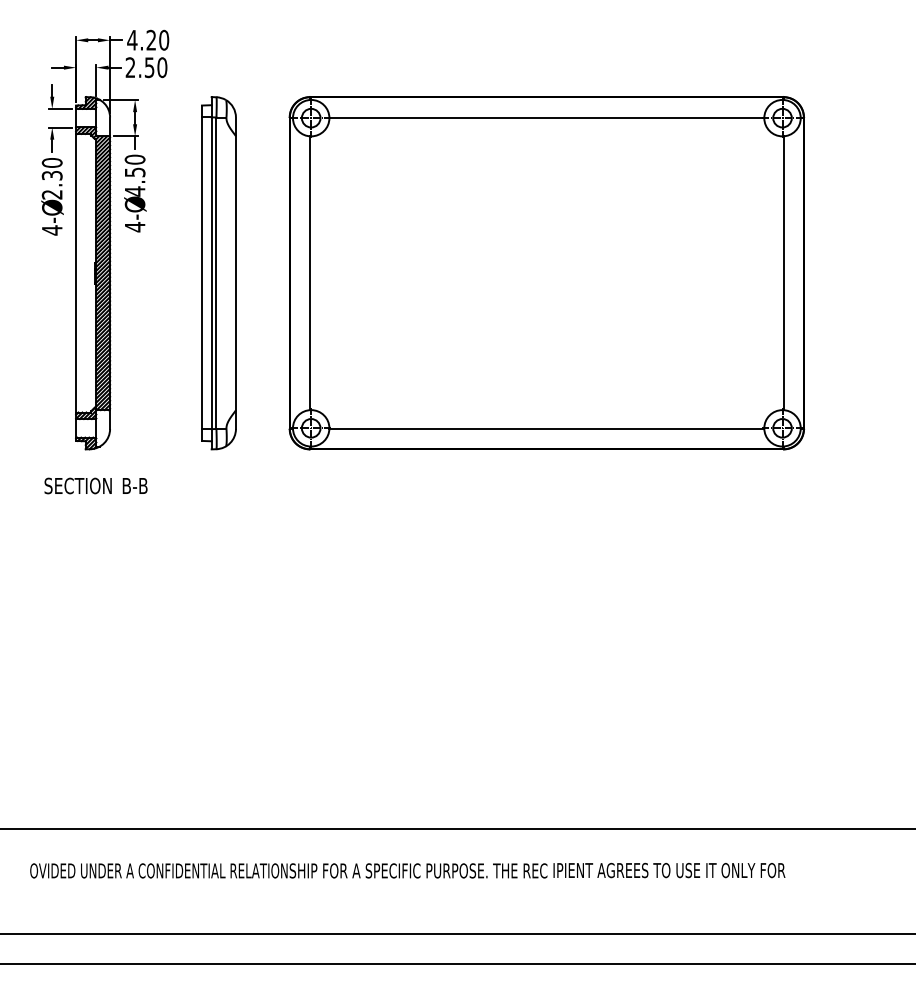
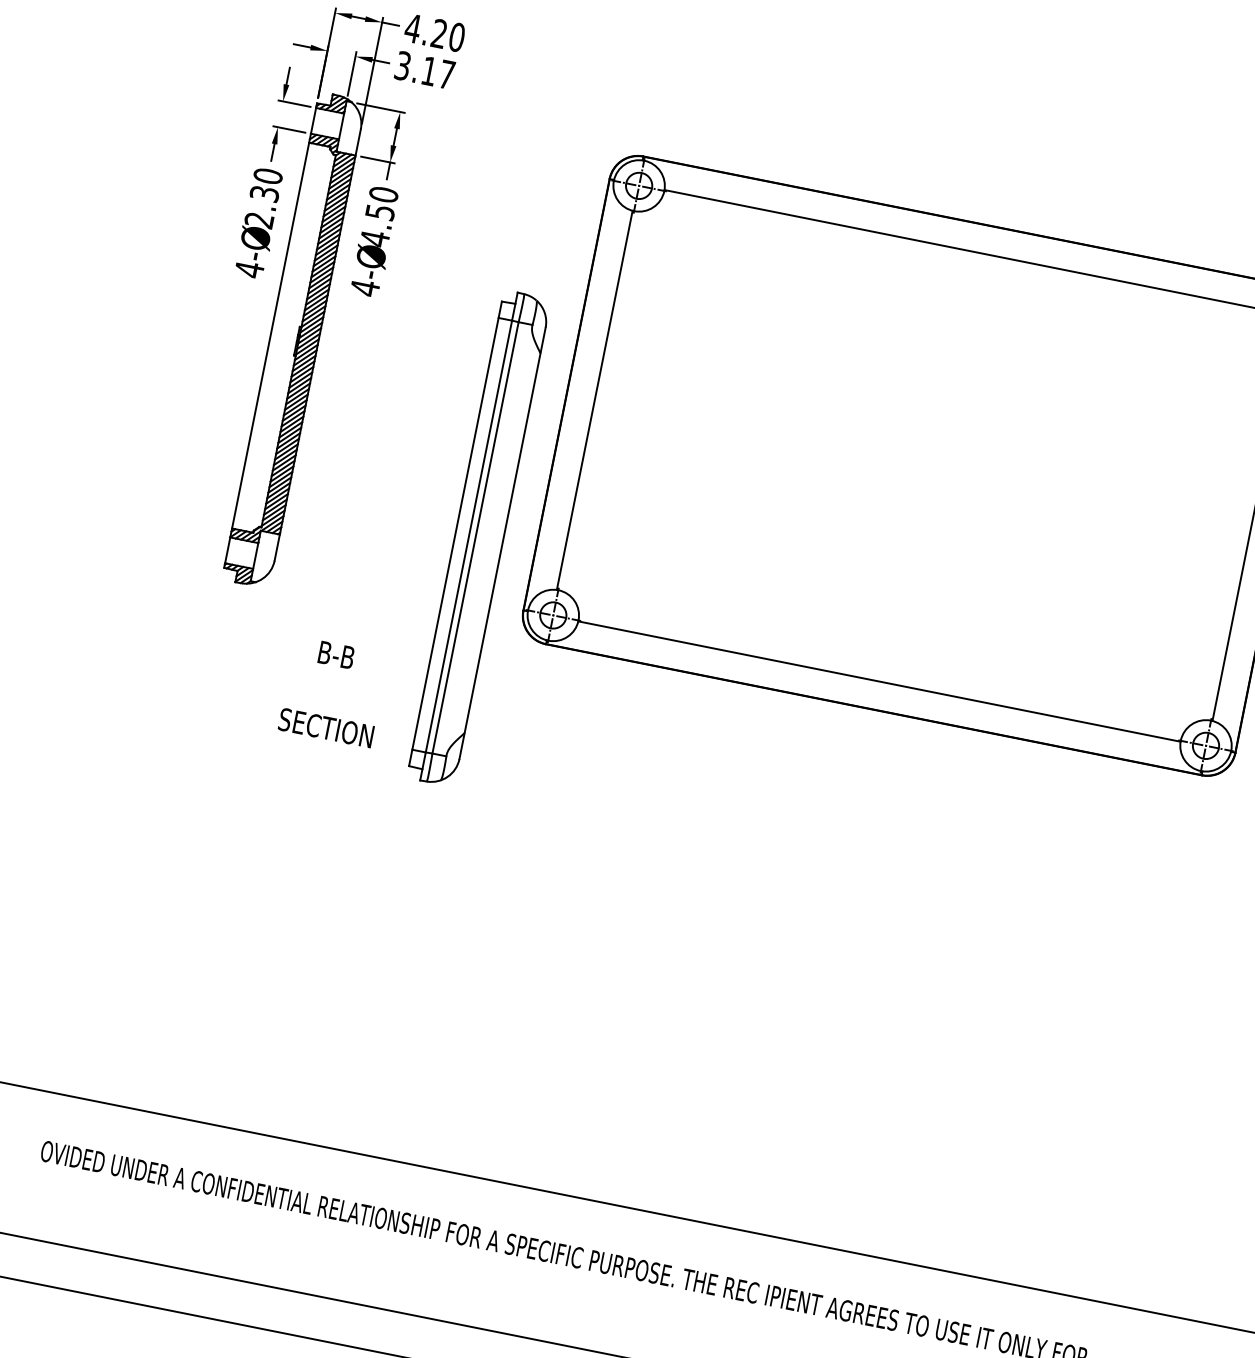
text: (146, 67) -> (425, 70), 2.50 -> 3.17
part: (218, 273) -> (478, 538), moved
text: (77, 485) -> (325, 727), moved
text: (134, 485) -> (335, 654), moved

